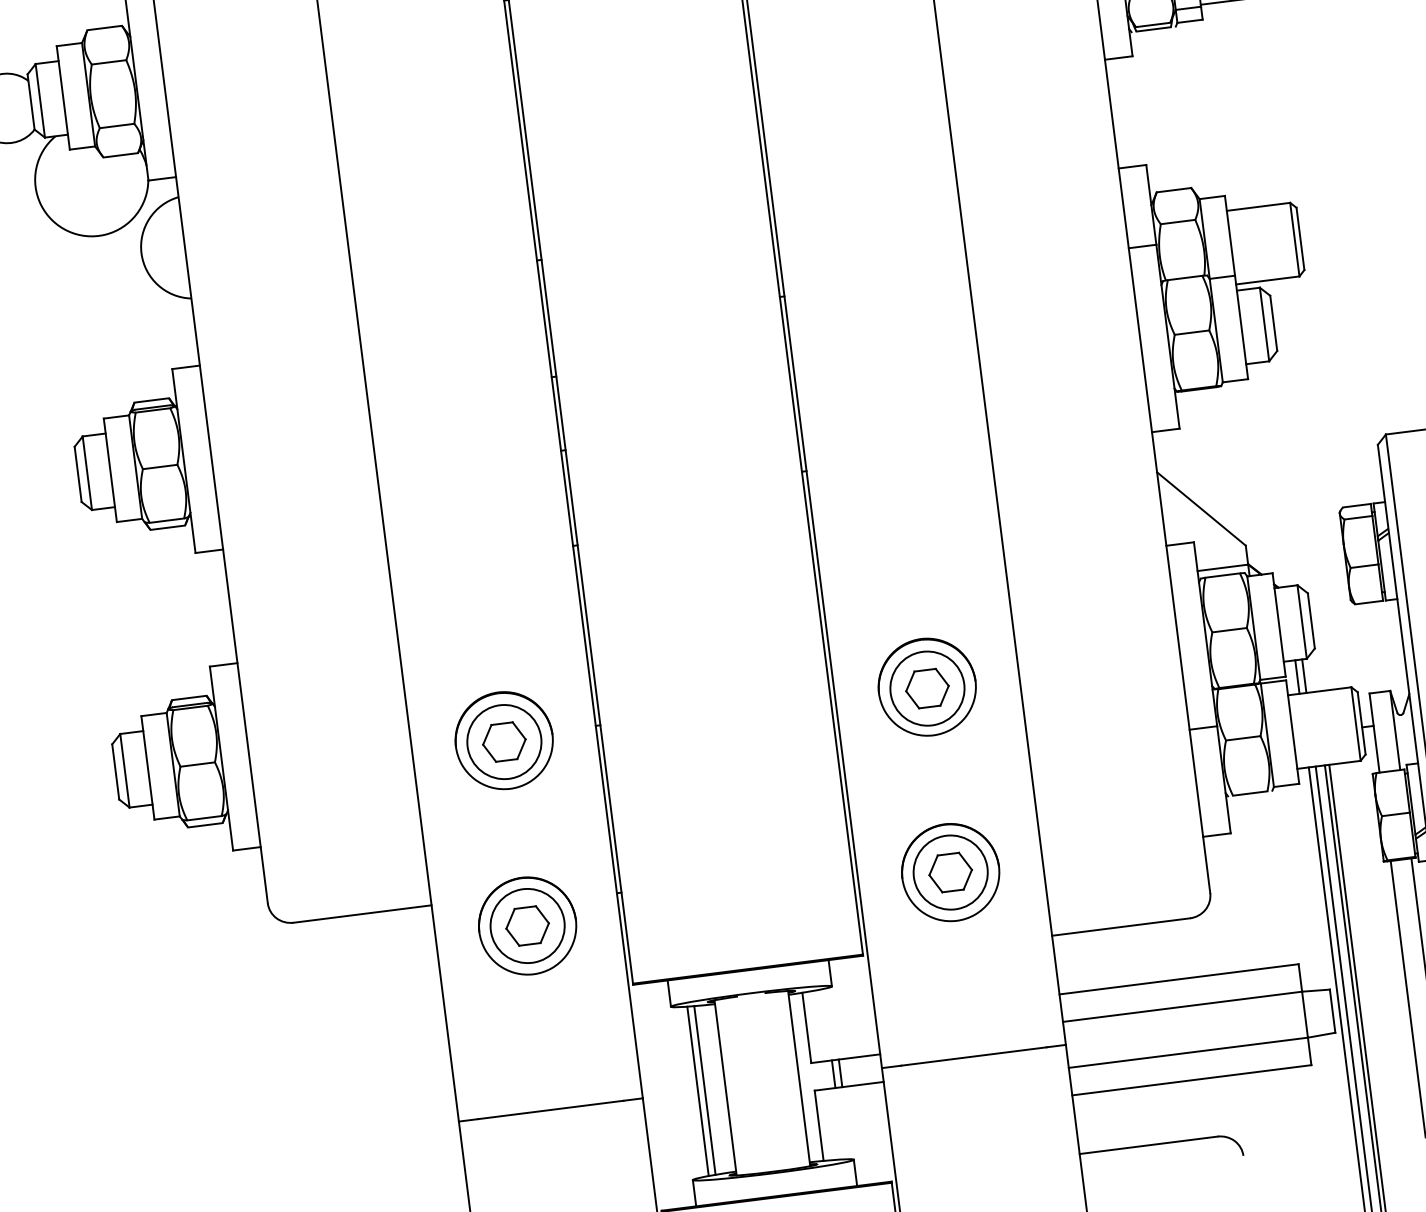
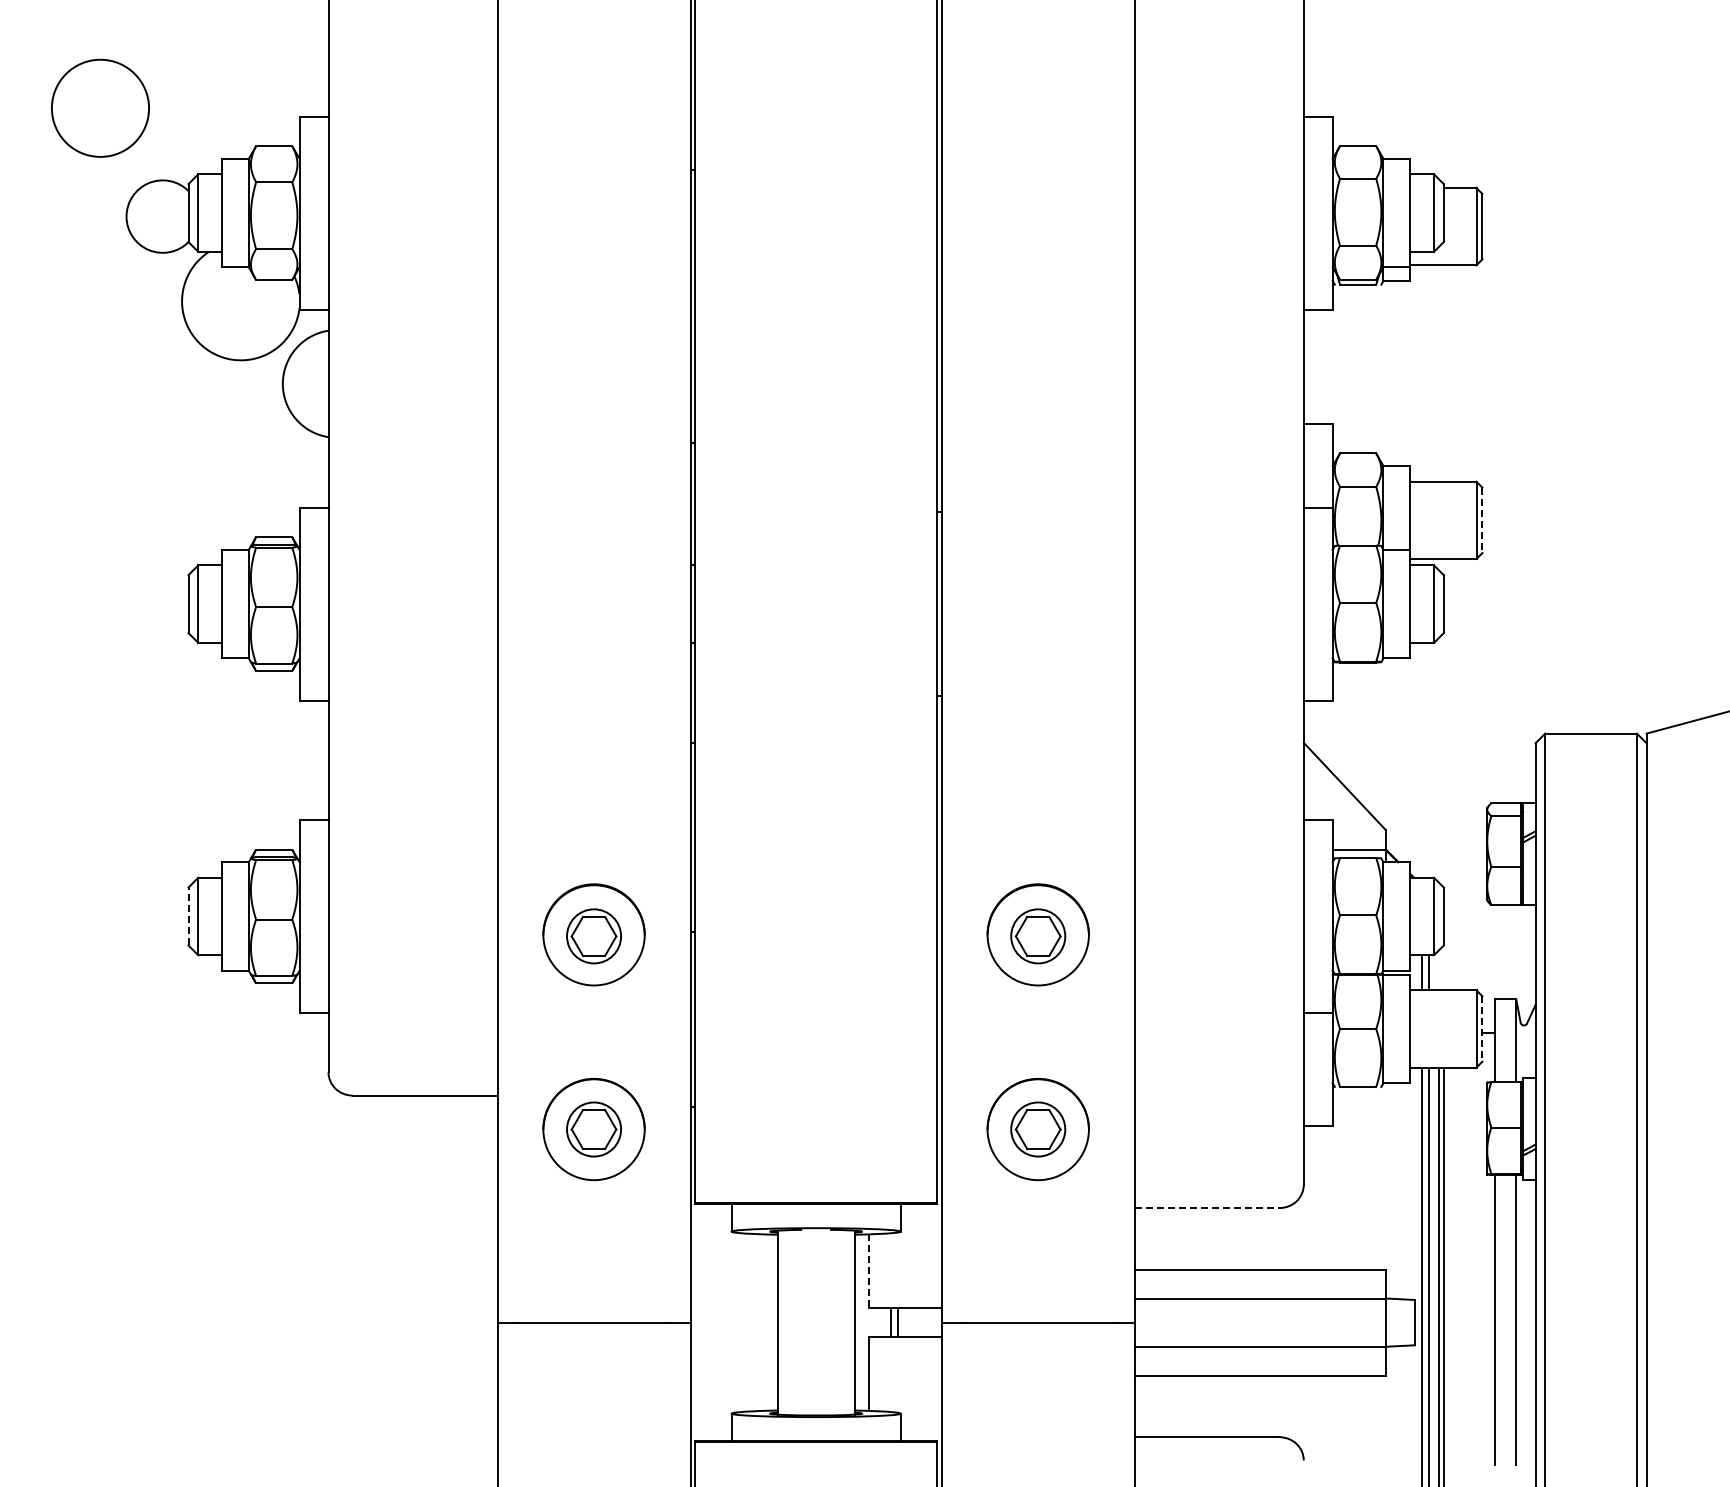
line: (1300, 239) -> (1482, 520), solid -> dashed
circle: (926, 688) -> (1037, 936), size x0.7
line: (1361, 722) -> (1482, 1028), solid -> dashed
circle: (503, 742) -> (593, 936), size x0.7
line: (115, 771) -> (188, 916), solid -> dashed
circle: (949, 872) -> (1037, 1129), size x0.7
circle: (527, 926) -> (593, 1129), size x0.7
line: (1121, 927) -> (1207, 1208), solid -> dashed
line: (807, 1028) -> (869, 1271), solid -> dashed
line: (704, 1090) -> (755, 1322), removed
line: (697, 1091) -> (748, 1322), removed

